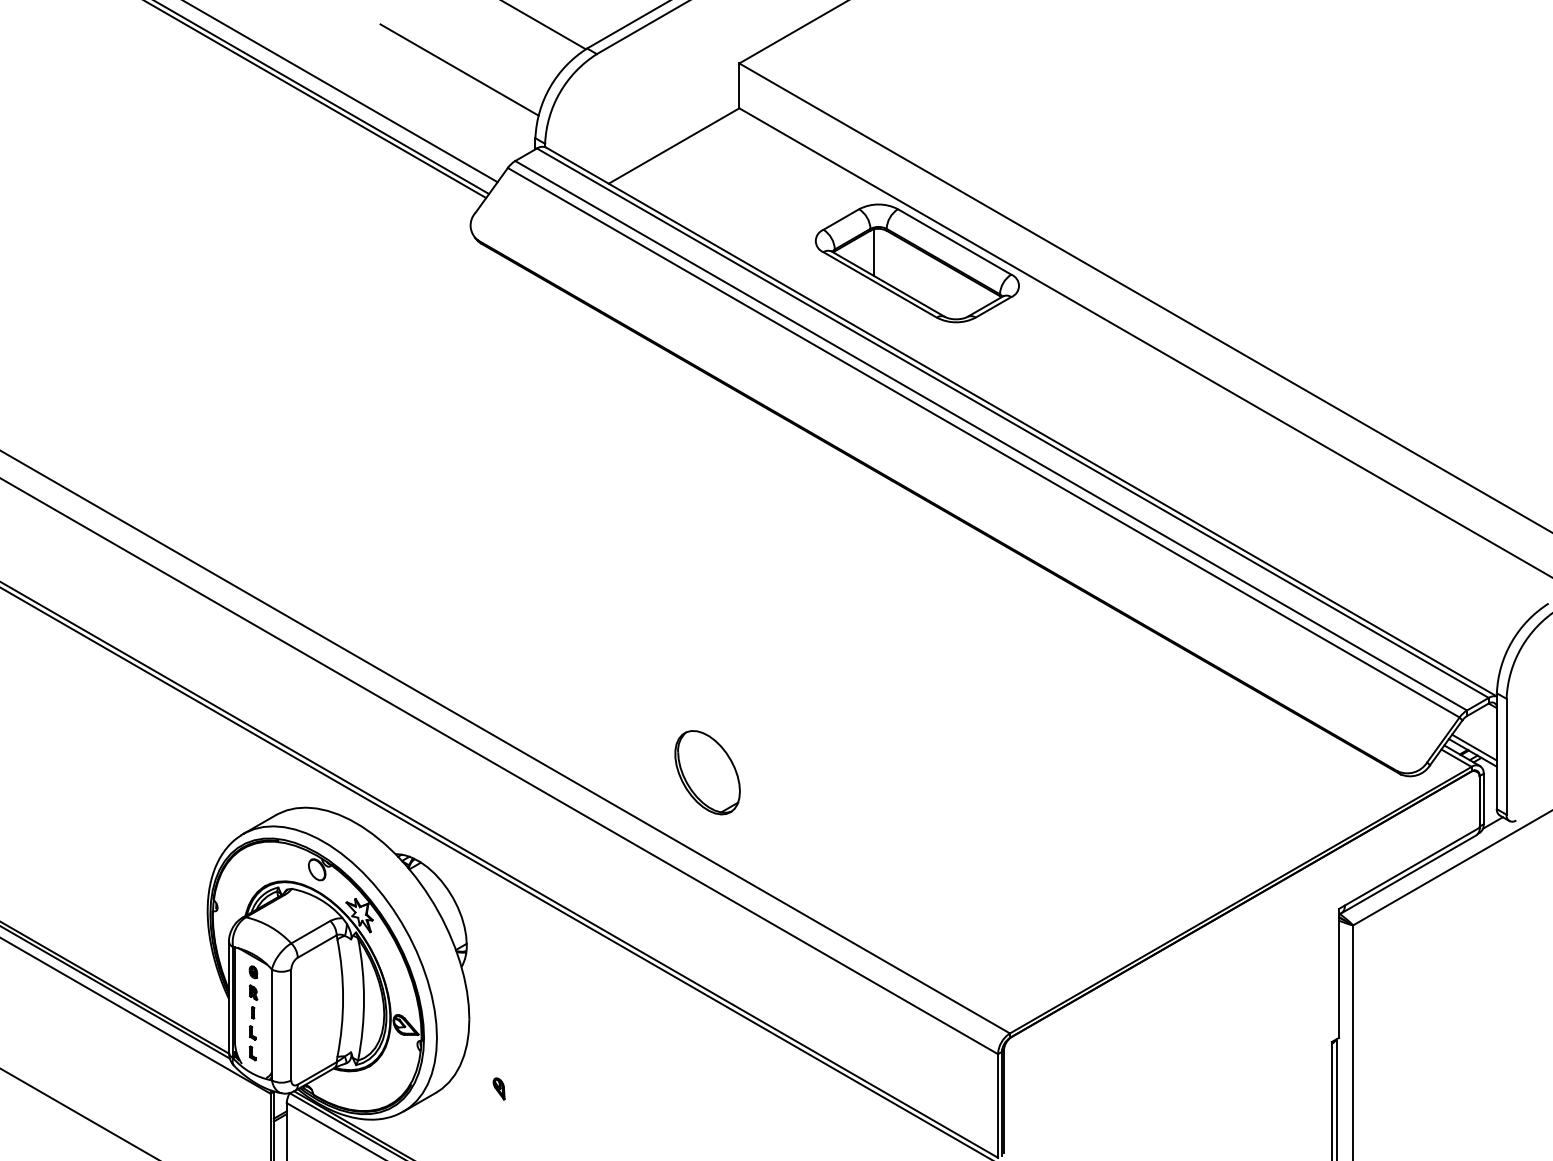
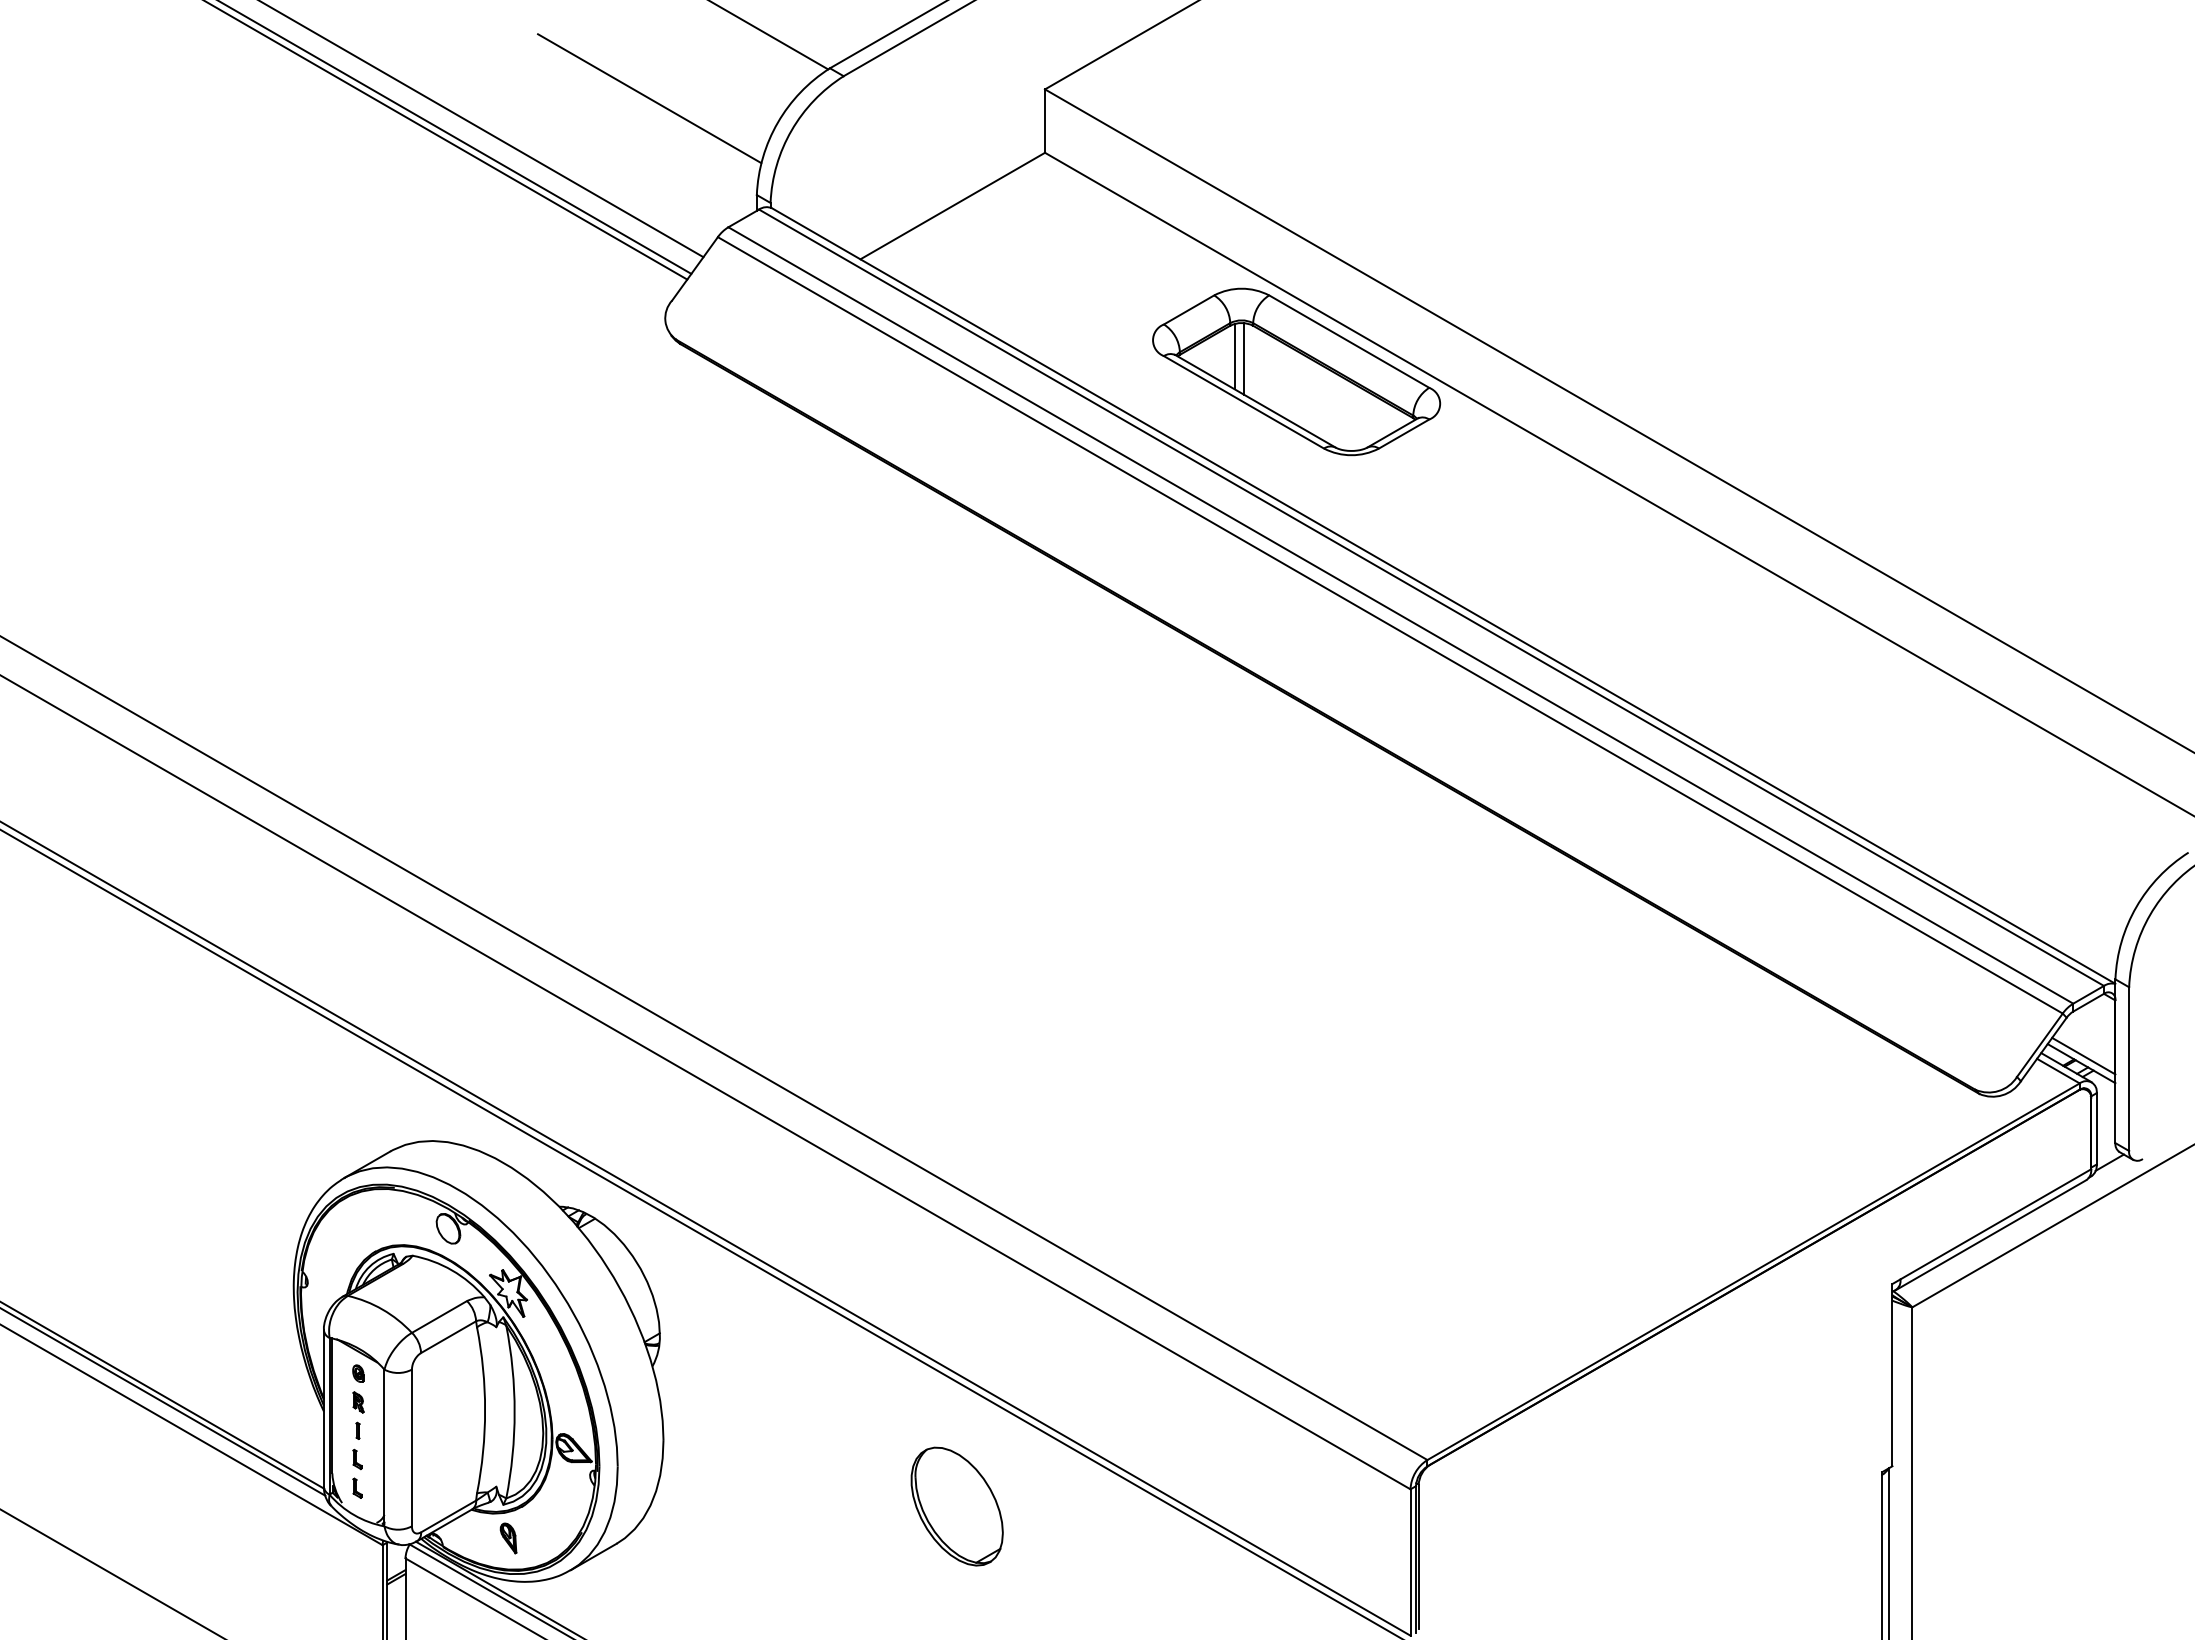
line: (879, 253) -> (1243, 358), added
part: (707, 772) -> (956, 1506), moved
part: (499, 1088) -> (508, 1538), moved

